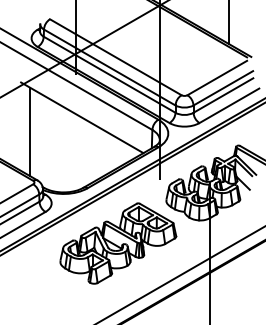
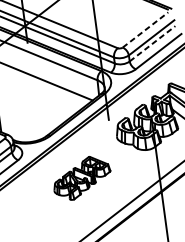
line: (217, 77) -> (145, 29), solid -> dashed
line: (223, 95) -> (152, 43), solid -> dashed
part: (118, 243) -> (82, 178), size x0.6

